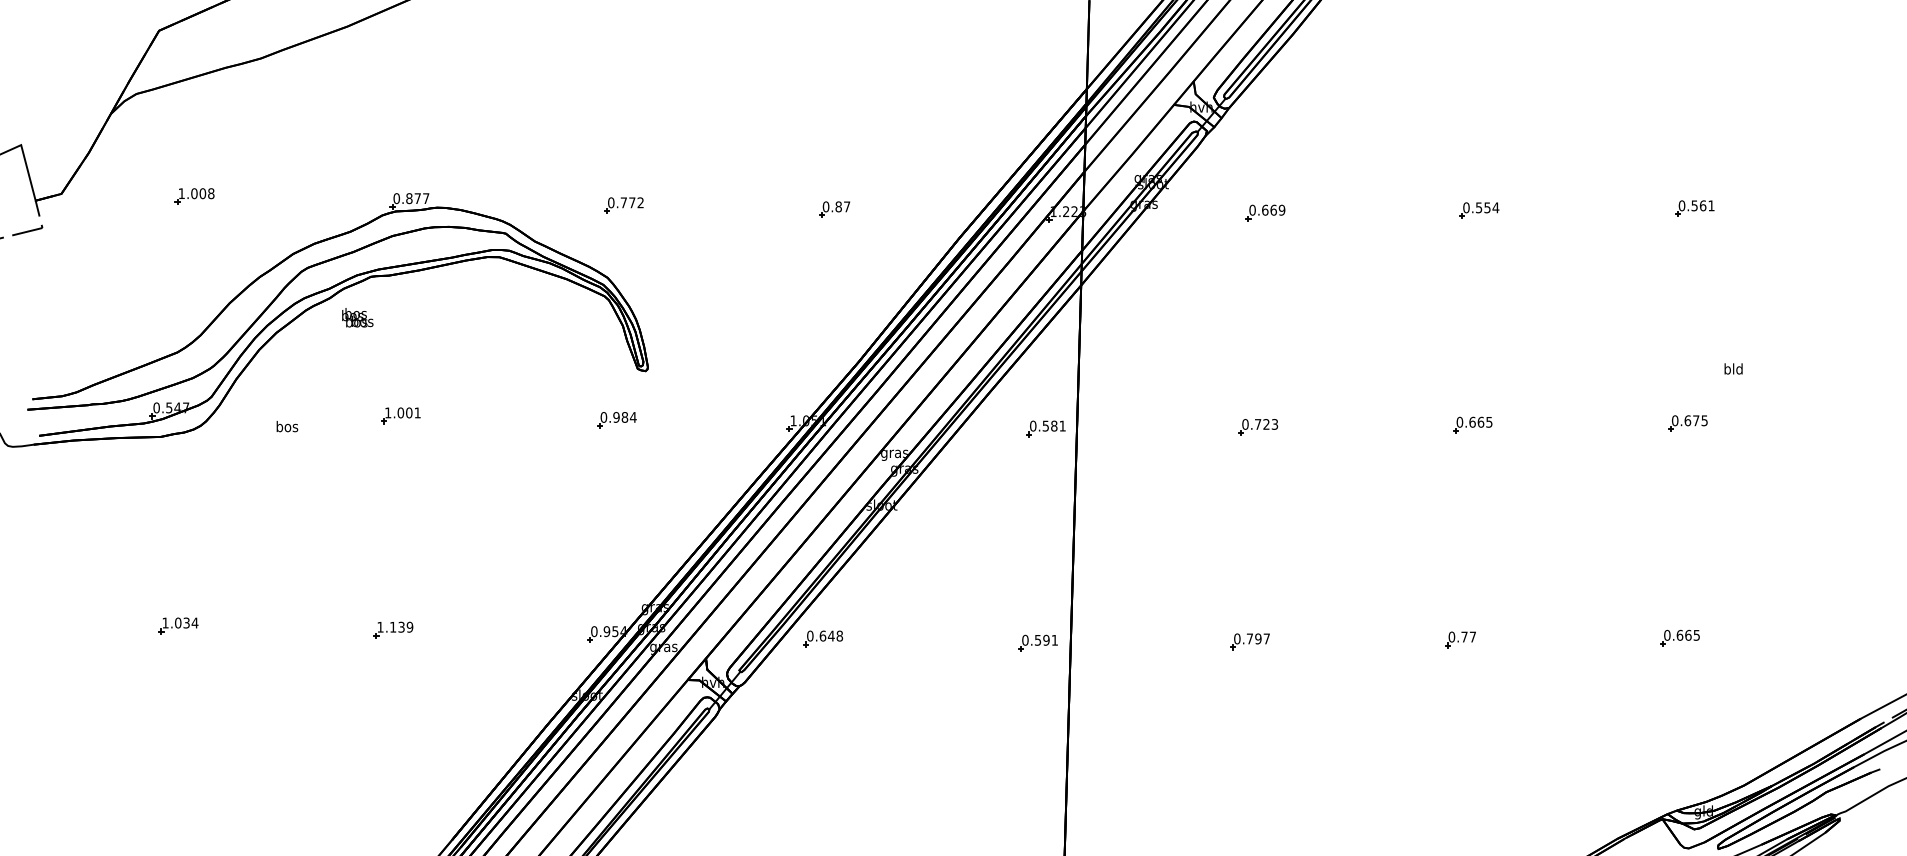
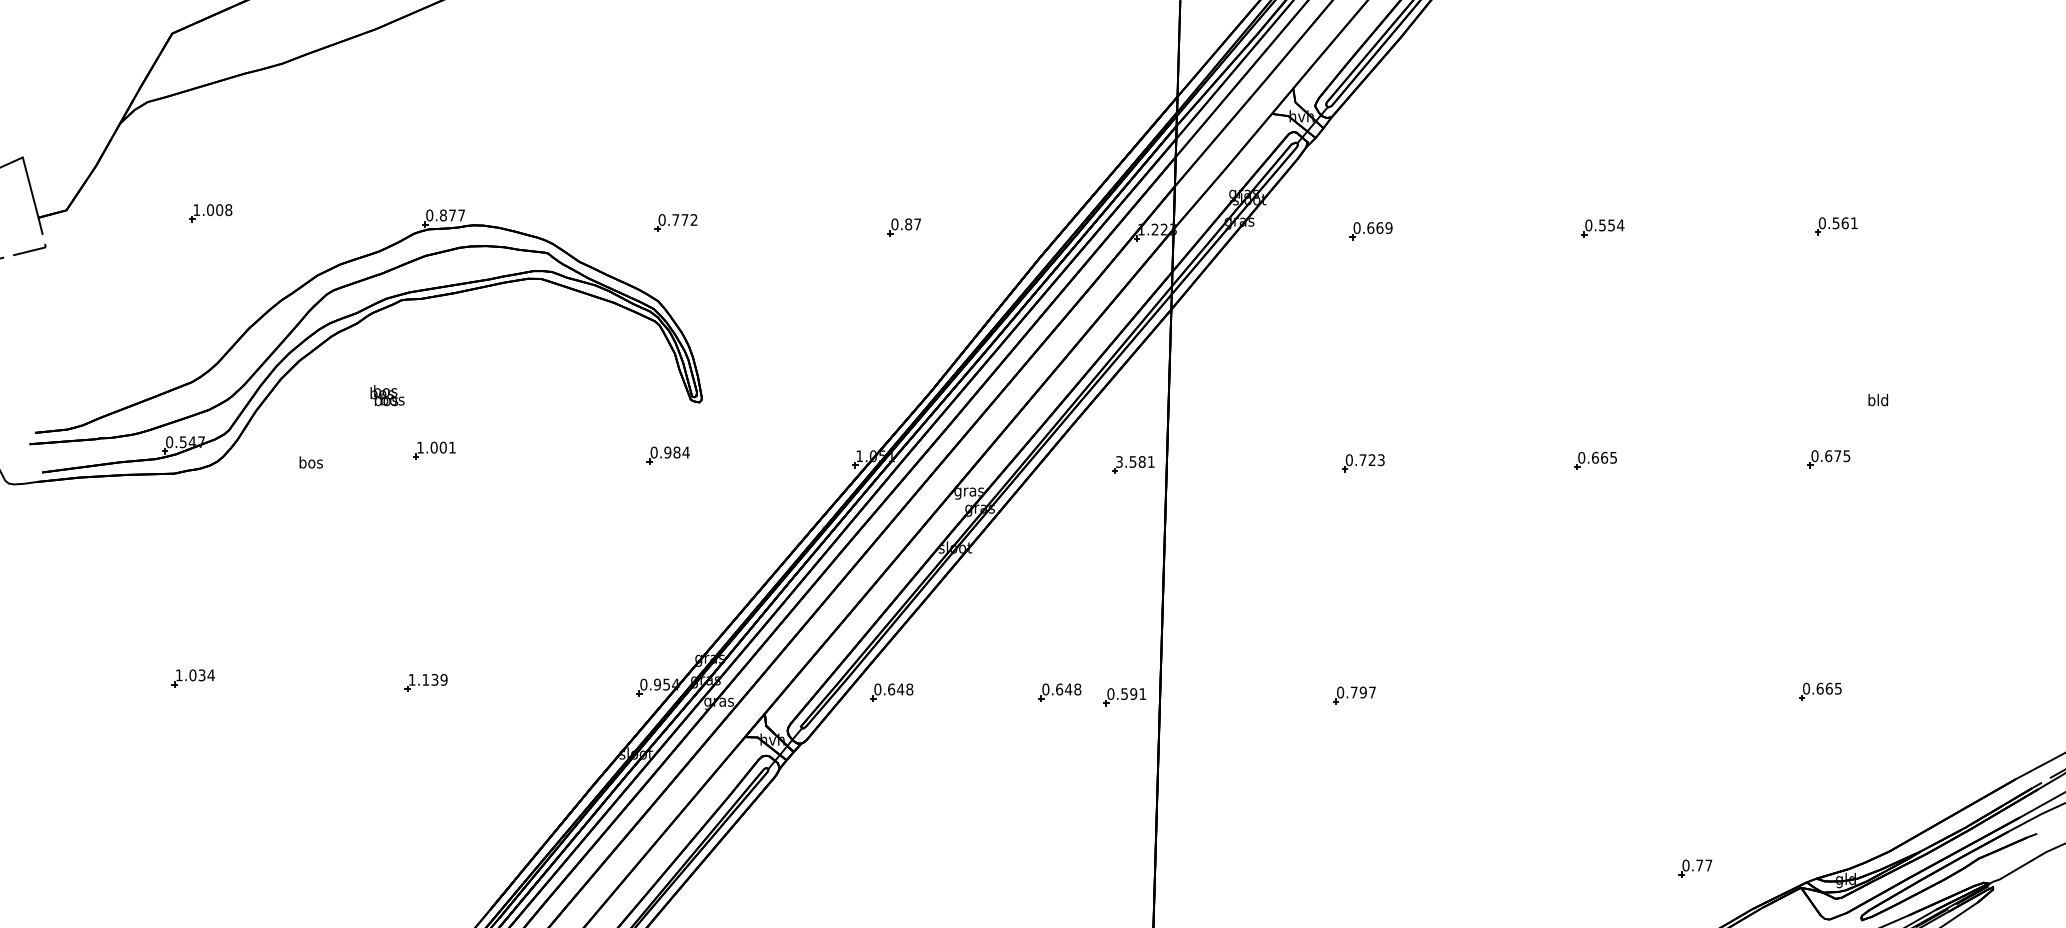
text: (357, 317) -> (387, 395), moved
text: (1032, 425) -> (1118, 461), 0.581 -> 3.581
part: (977, 638) -> (1059, 692), added
part: (1460, 639) -> (1695, 868), moved

